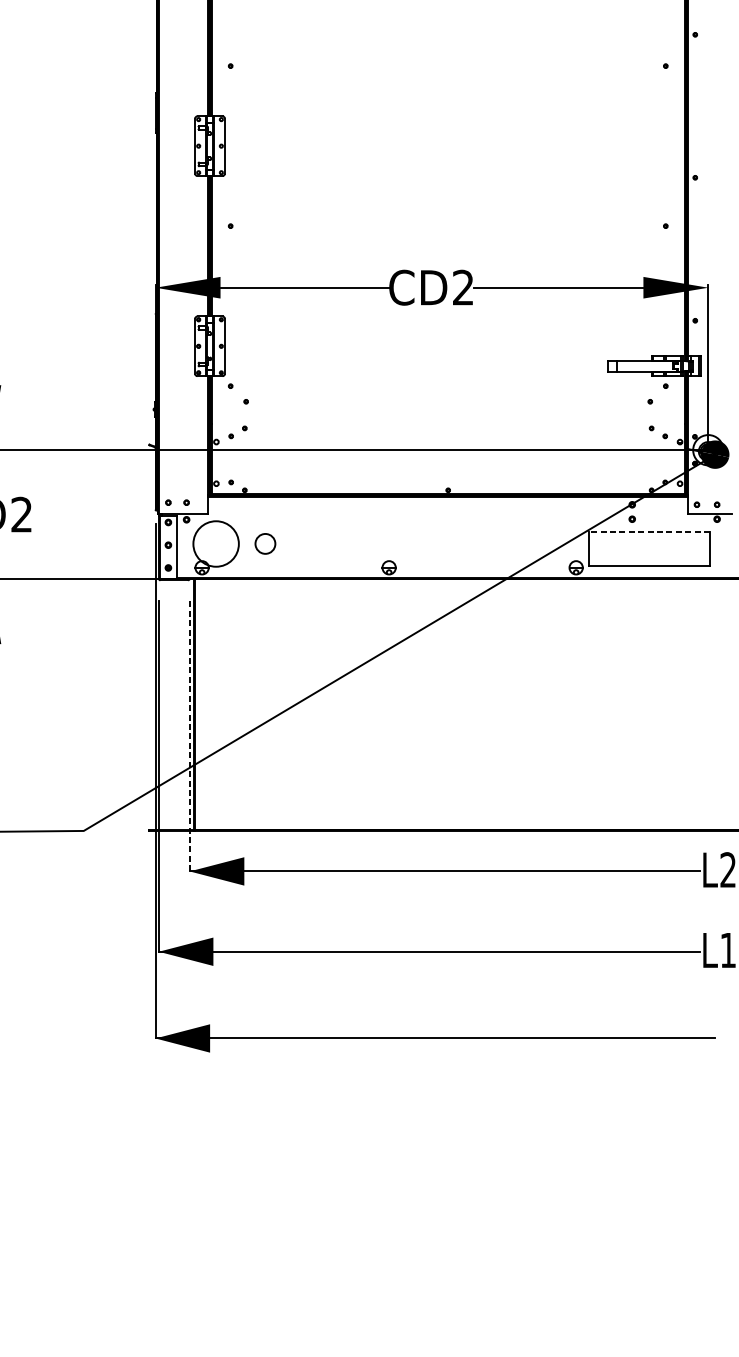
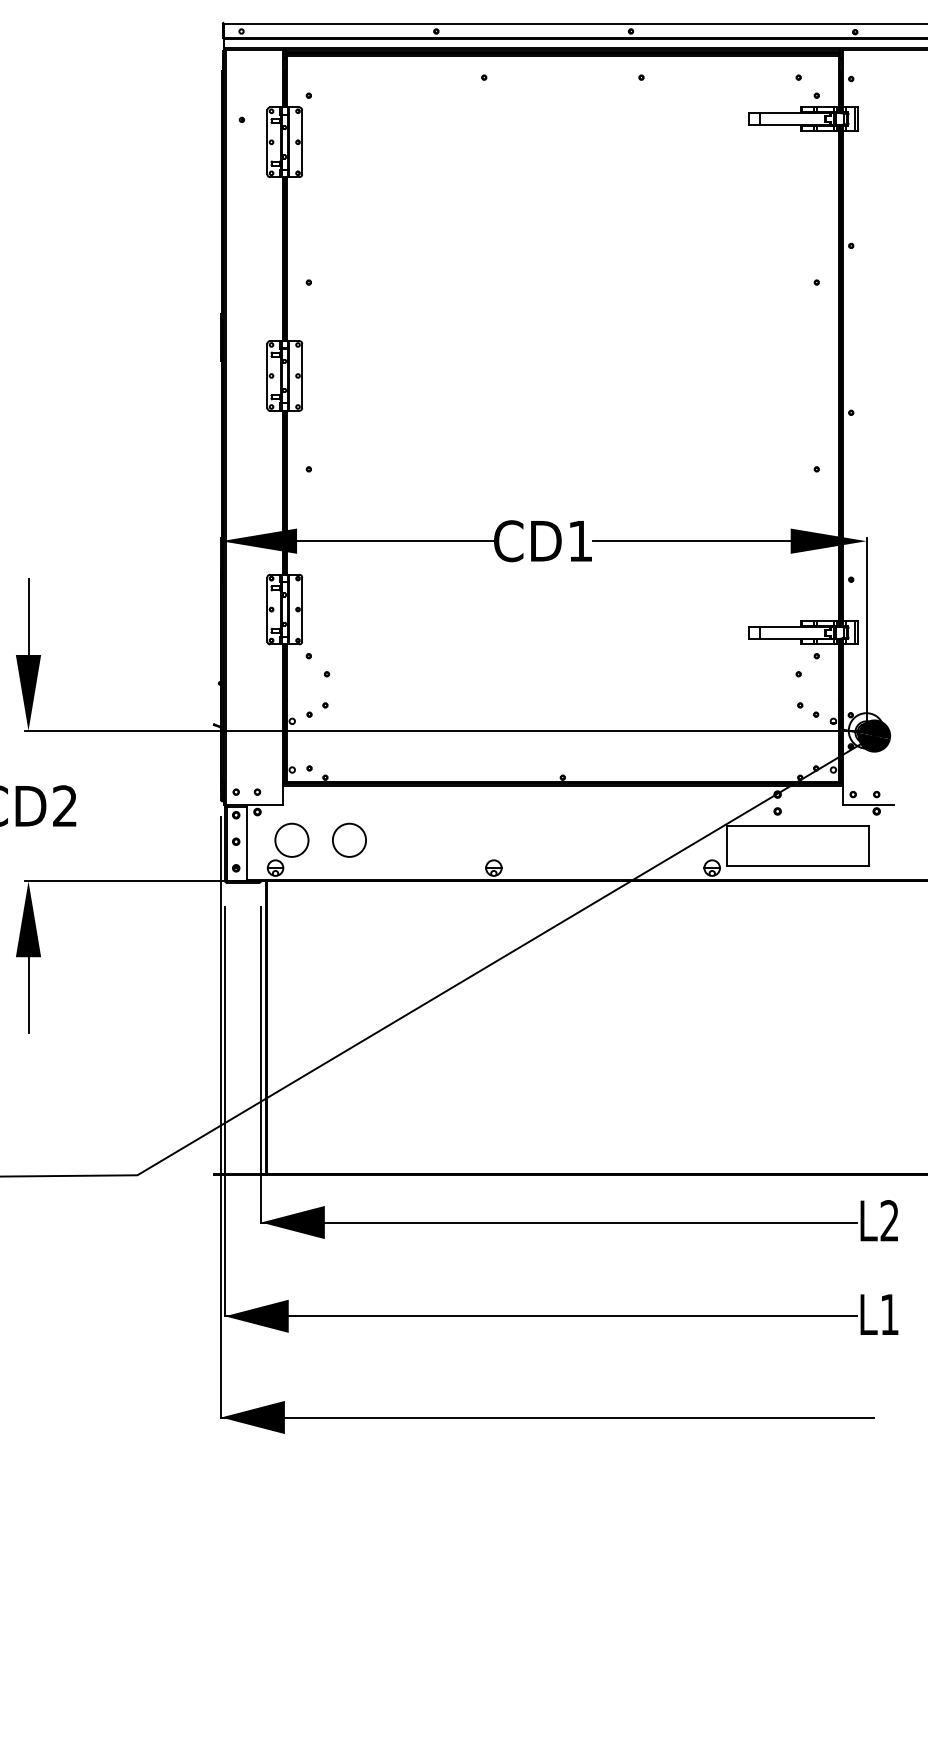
text: (462, 287) -> (579, 540), CD2 -> CD1
line: (649, 531) -> (797, 825), dashed -> solid
circle: (215, 543) -> (291, 839), size x0.62
circle: (265, 543) -> (349, 839), size x1.43
line: (190, 736) -> (261, 1064), dashed -> solid

